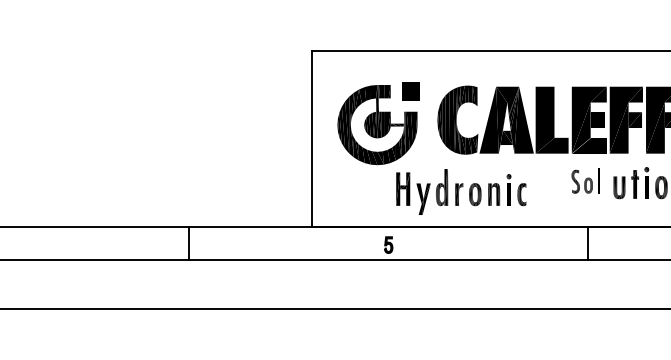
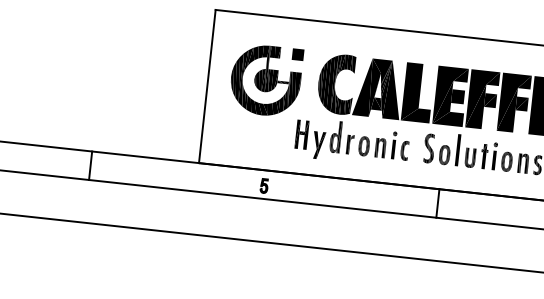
part: (410, 91) -> (297, 54), size x0.71
part: (585, 180) -> (441, 148), size x1.43
part: (461, 191) -> (352, 142), moved

